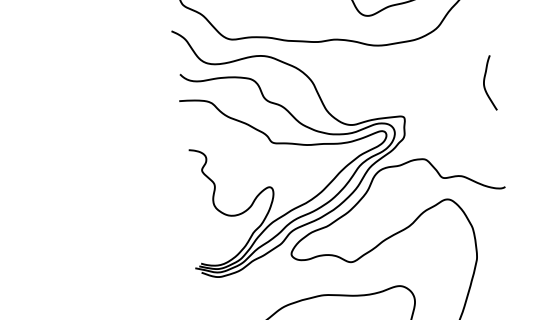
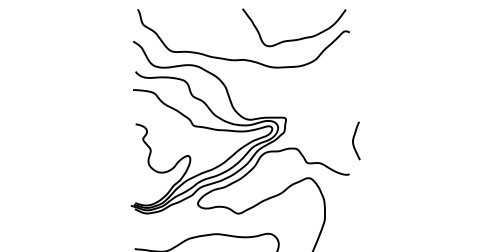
curve: (485, 81) -> (354, 139), moved

